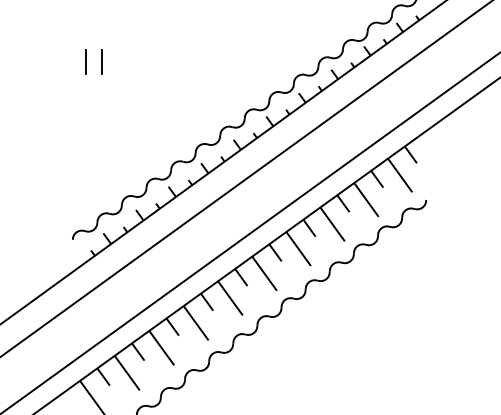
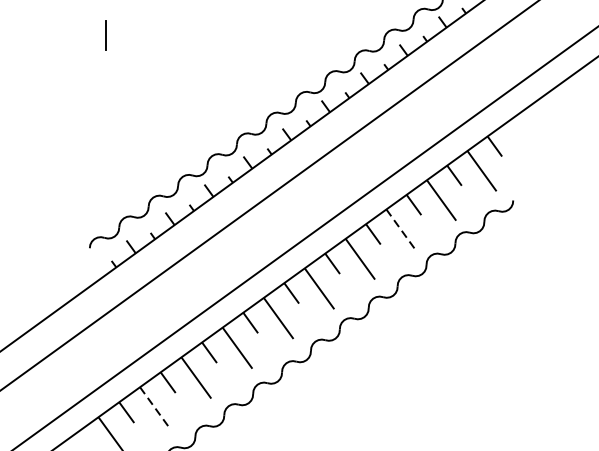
line: (102, 62) -> (125, 35), removed
line: (332, 224) -> (400, 229), solid -> dashed
line: (127, 373) -> (155, 408), solid -> dashed

